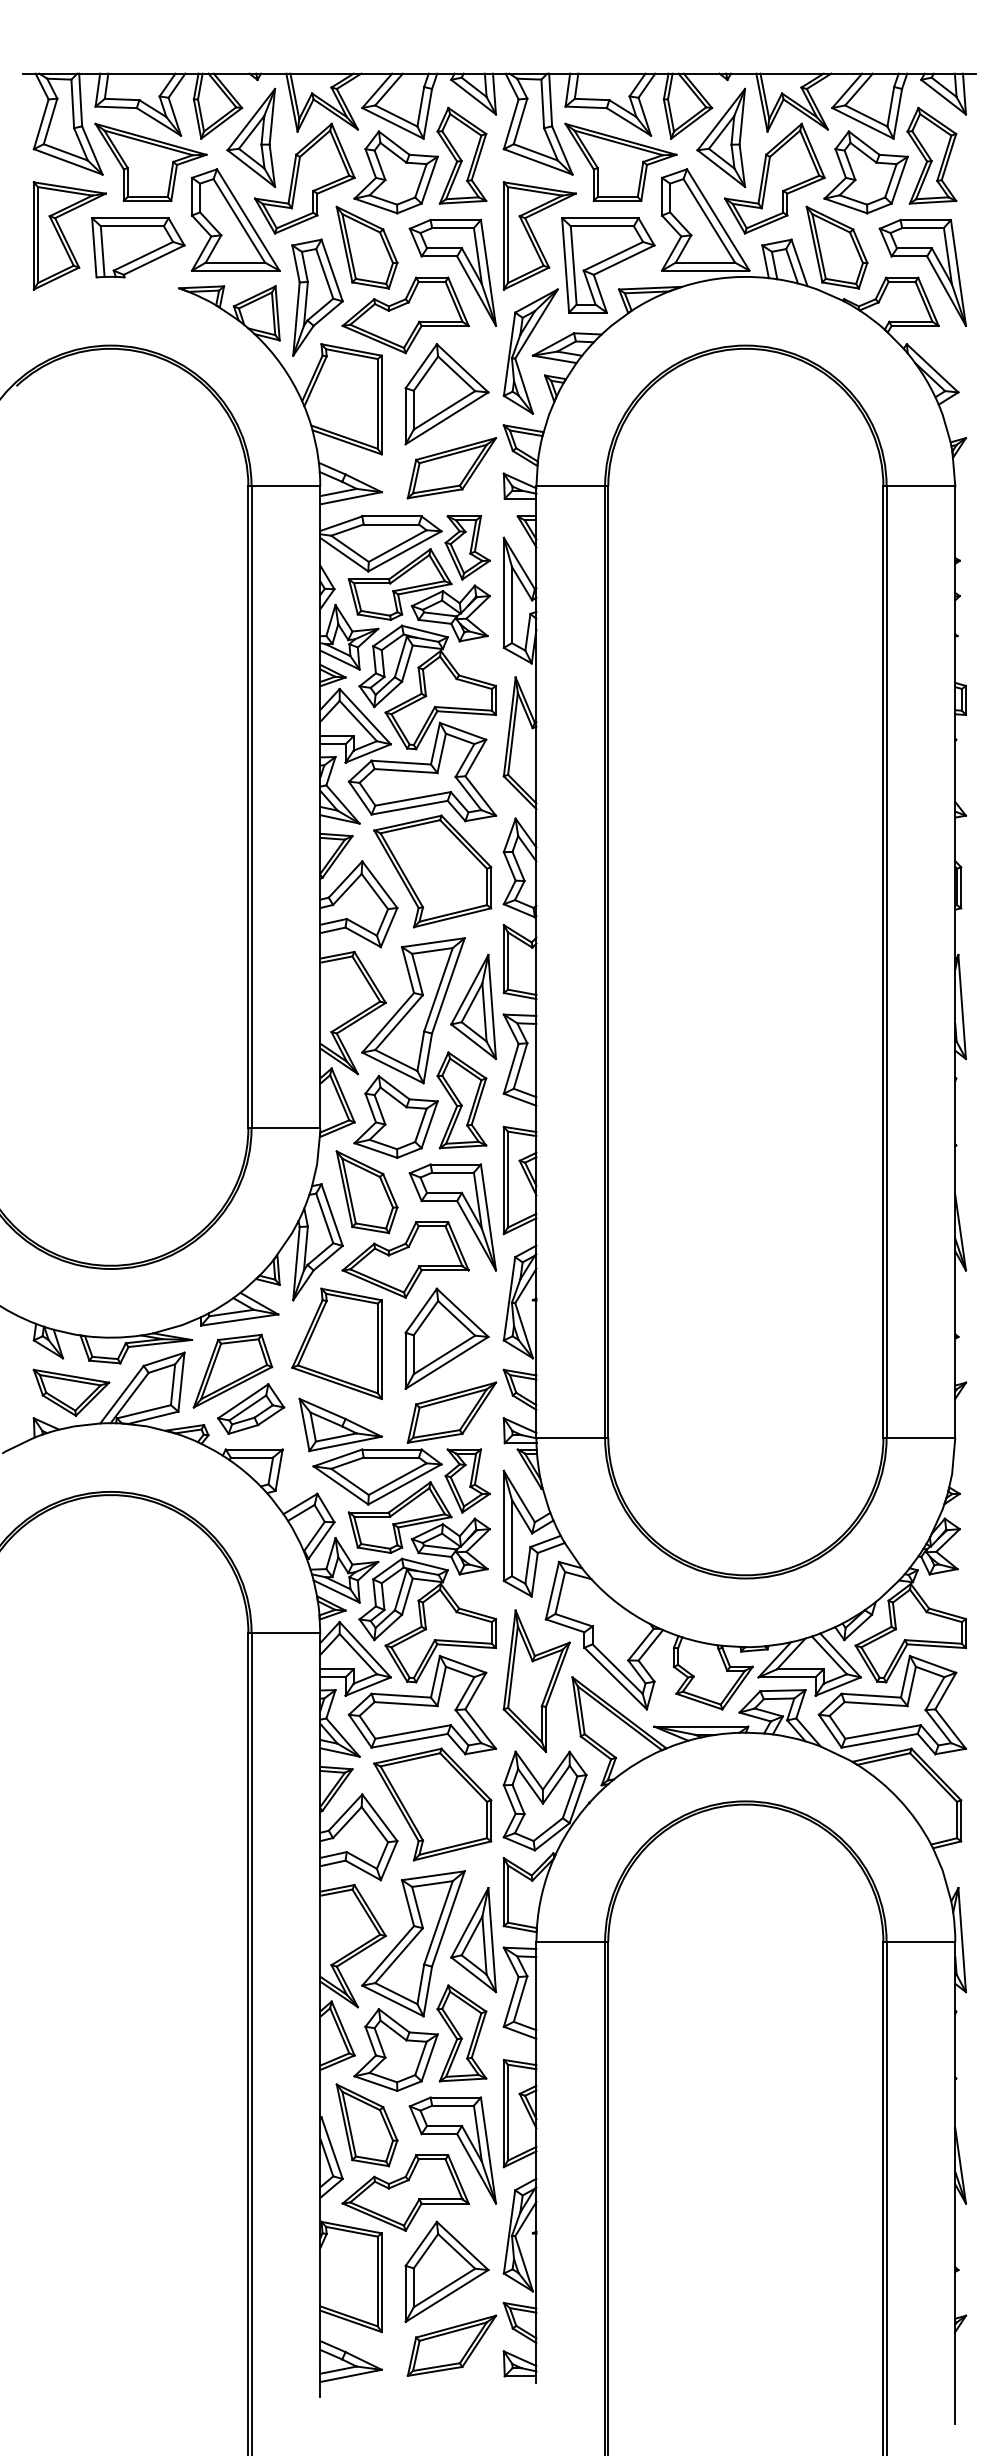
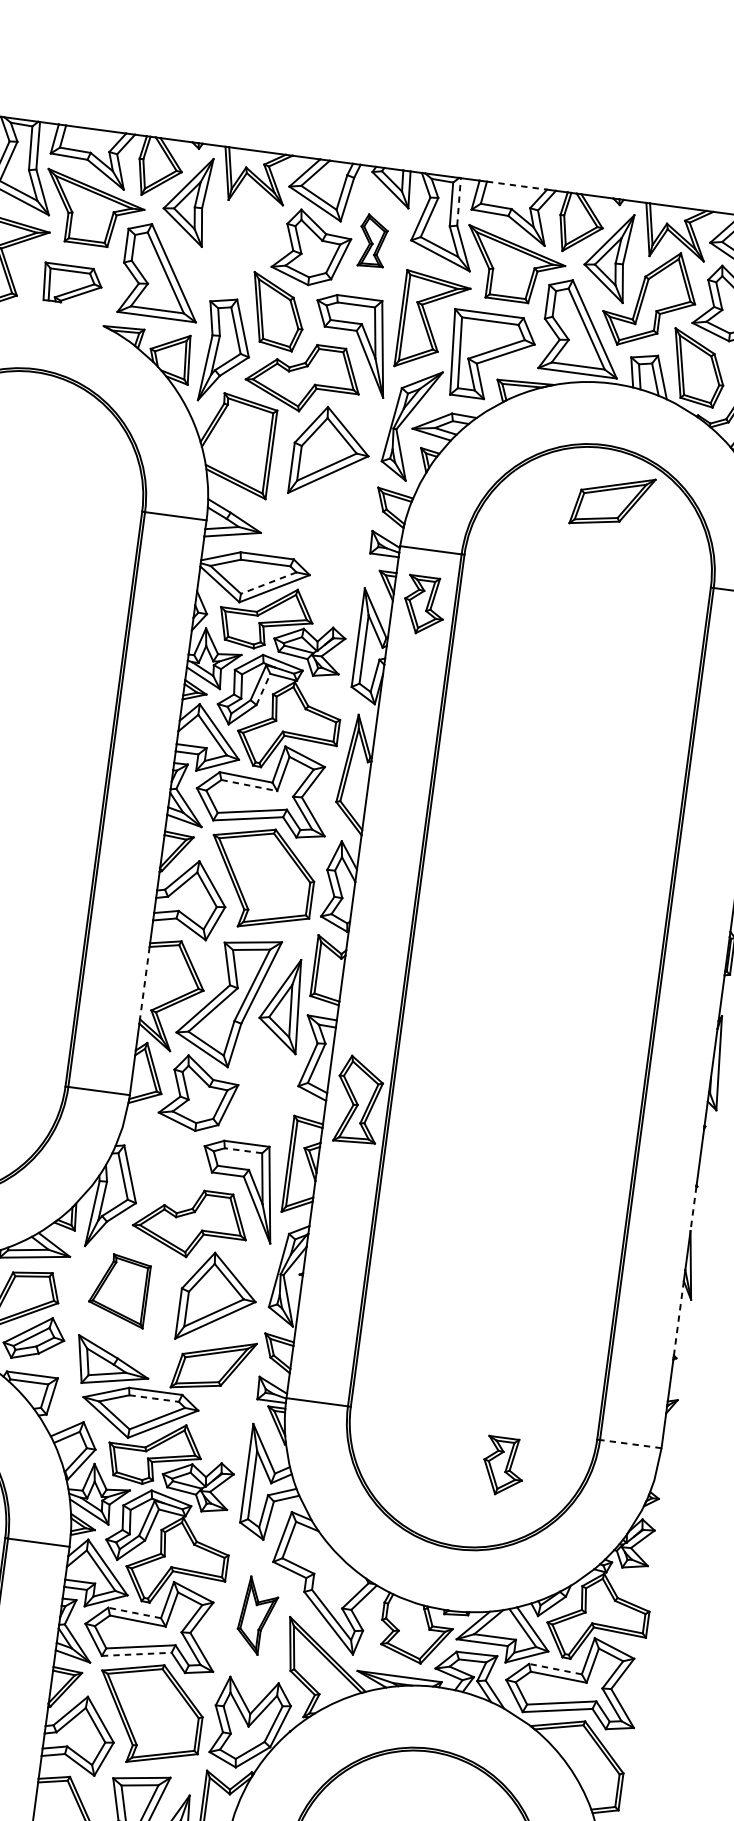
line: (611, 73) -> (516, 185), solid -> dashed
line: (550, 99) -> (458, 201), solid -> dashed
part: (461, 155) -> (372, 240), size x0.6
part: (304, 178) -> (229, 242), removed
part: (138, 247) -> (72, 284), size x0.7
part: (451, 468) -> (612, 501), moved
line: (397, 546) -> (268, 583), solid -> dashed
part: (467, 547) -> (424, 605), moved
line: (407, 663) -> (263, 689), solid -> dashed
line: (406, 771) -> (249, 786), solid -> dashed
line: (320, 1003) -> (145, 983), solid -> dashed
part: (461, 1100) -> (358, 1100), moved
line: (955, 1170) -> (693, 1208), solid -> dashed
line: (453, 1172) -> (243, 1150), solid -> dashed
part: (366, 1192) -> (163, 1158), removed
line: (955, 1293) -> (678, 1319), solid -> dashed
part: (336, 1343) -> (118, 1289), size x0.7
line: (920, 1437) -> (630, 1443), solid -> dashed
line: (391, 1457) -> (154, 1398), solid -> dashed
part: (467, 1480) -> (503, 1466), moved
part: (536, 1680) -> (257, 1615), size x0.6
line: (401, 1695) -> (134, 1612), solid -> dashed
line: (871, 1695) -> (555, 1668), solid -> dashed
line: (409, 1740) -> (136, 1654), solid -> dashed

